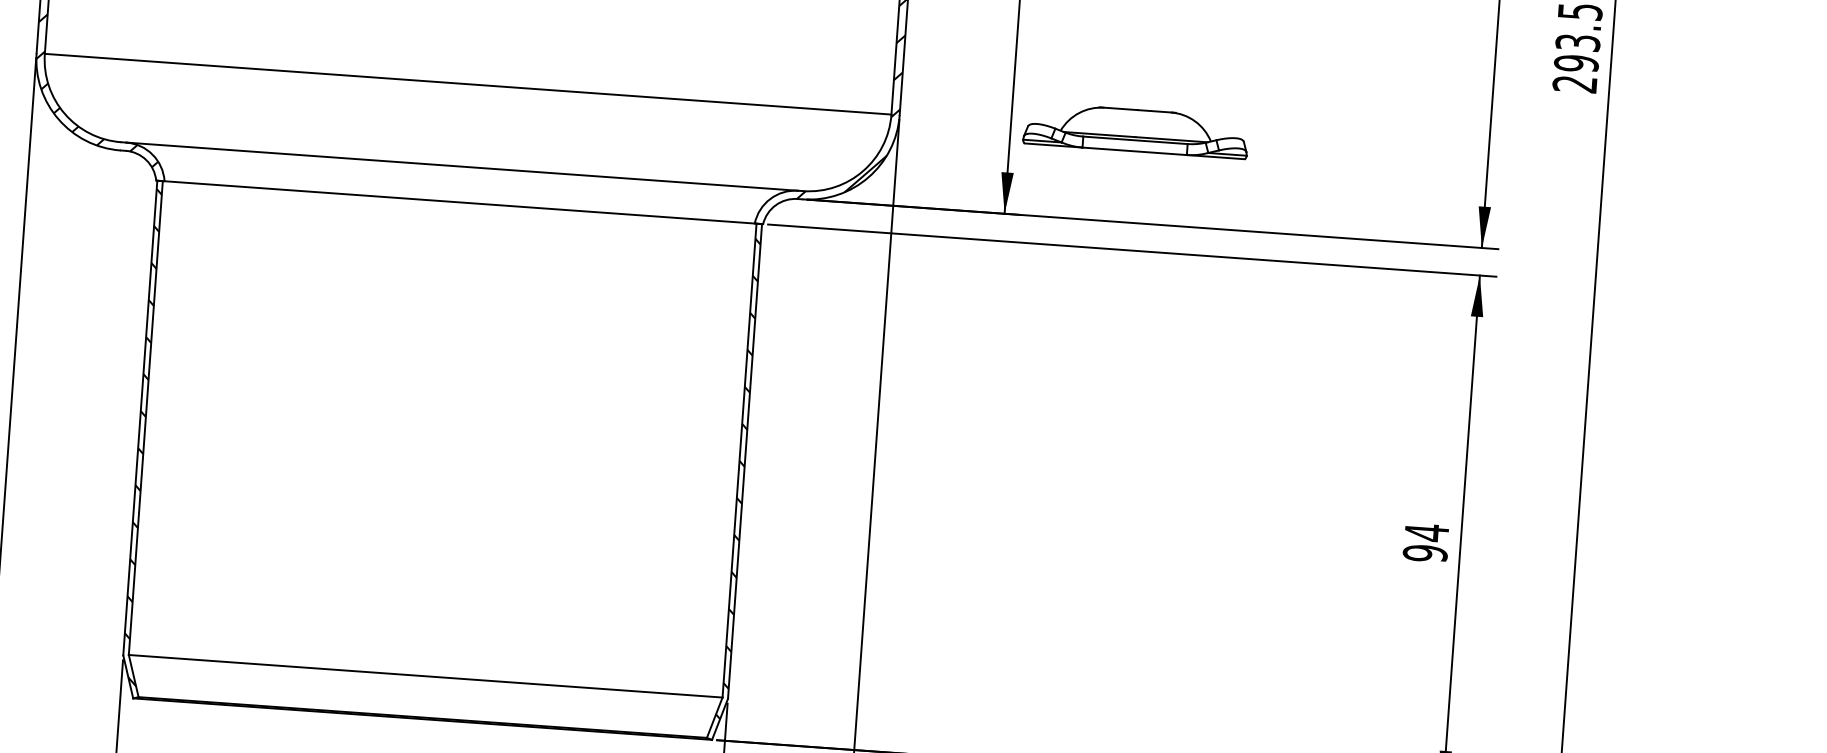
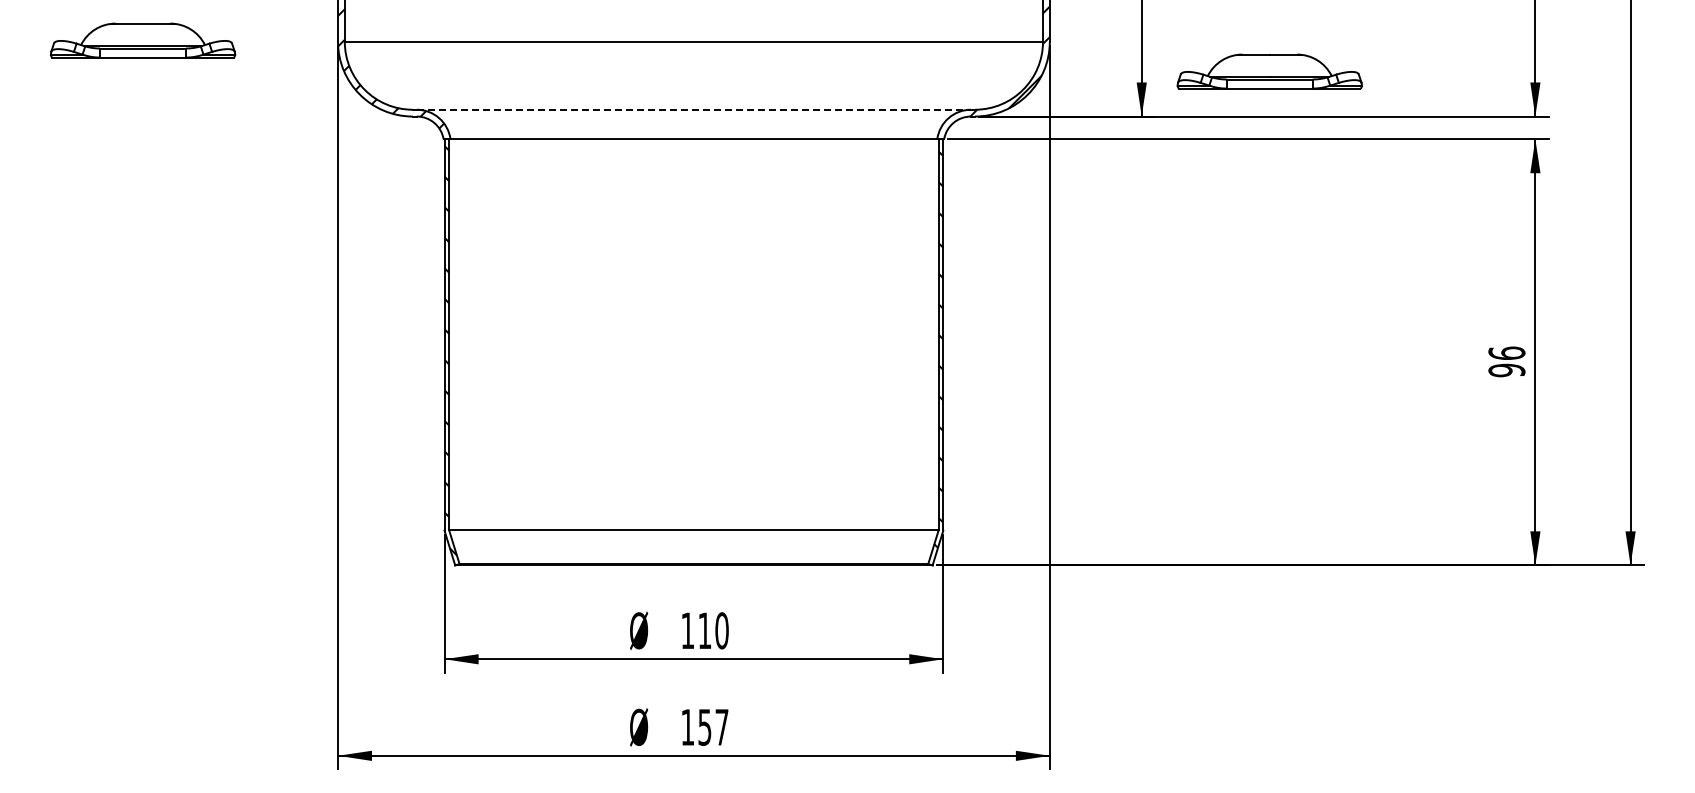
part: (1135, 130) -> (1269, 71), moved
line: (462, 166) -> (694, 109), solid -> dashed
text: (1426, 532) -> (1506, 353), 94 -> 96

